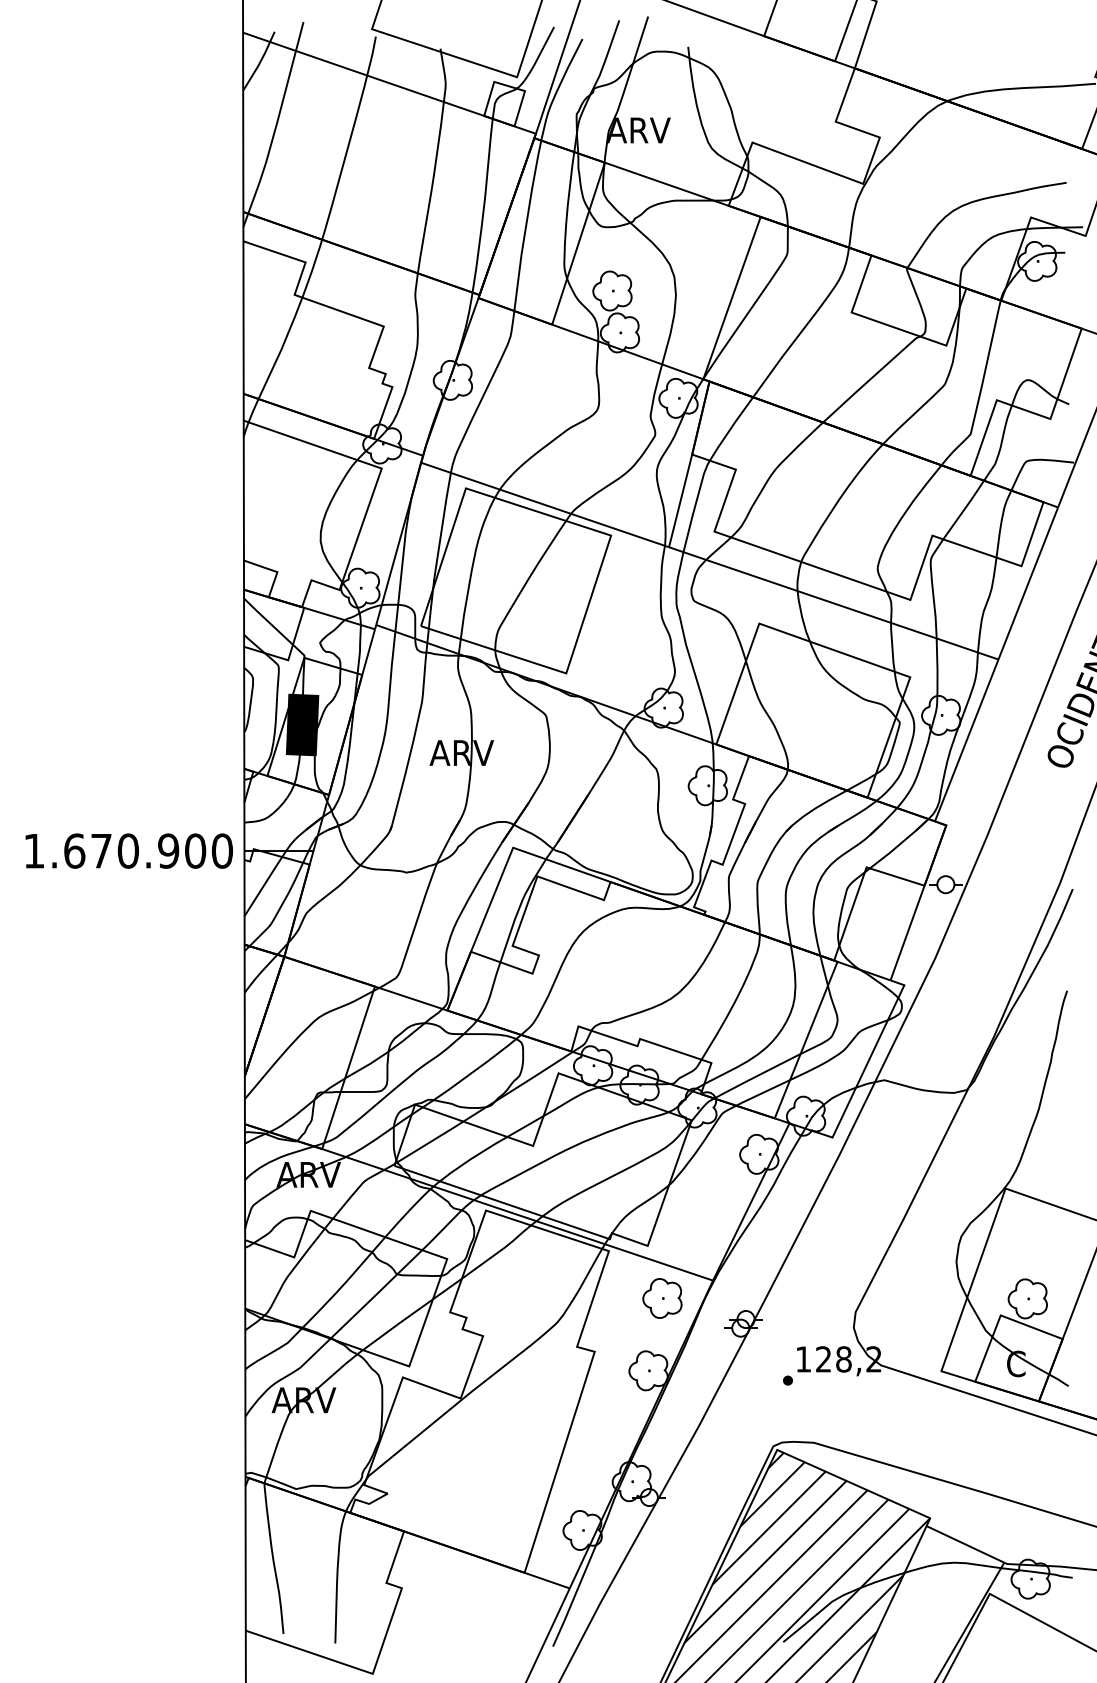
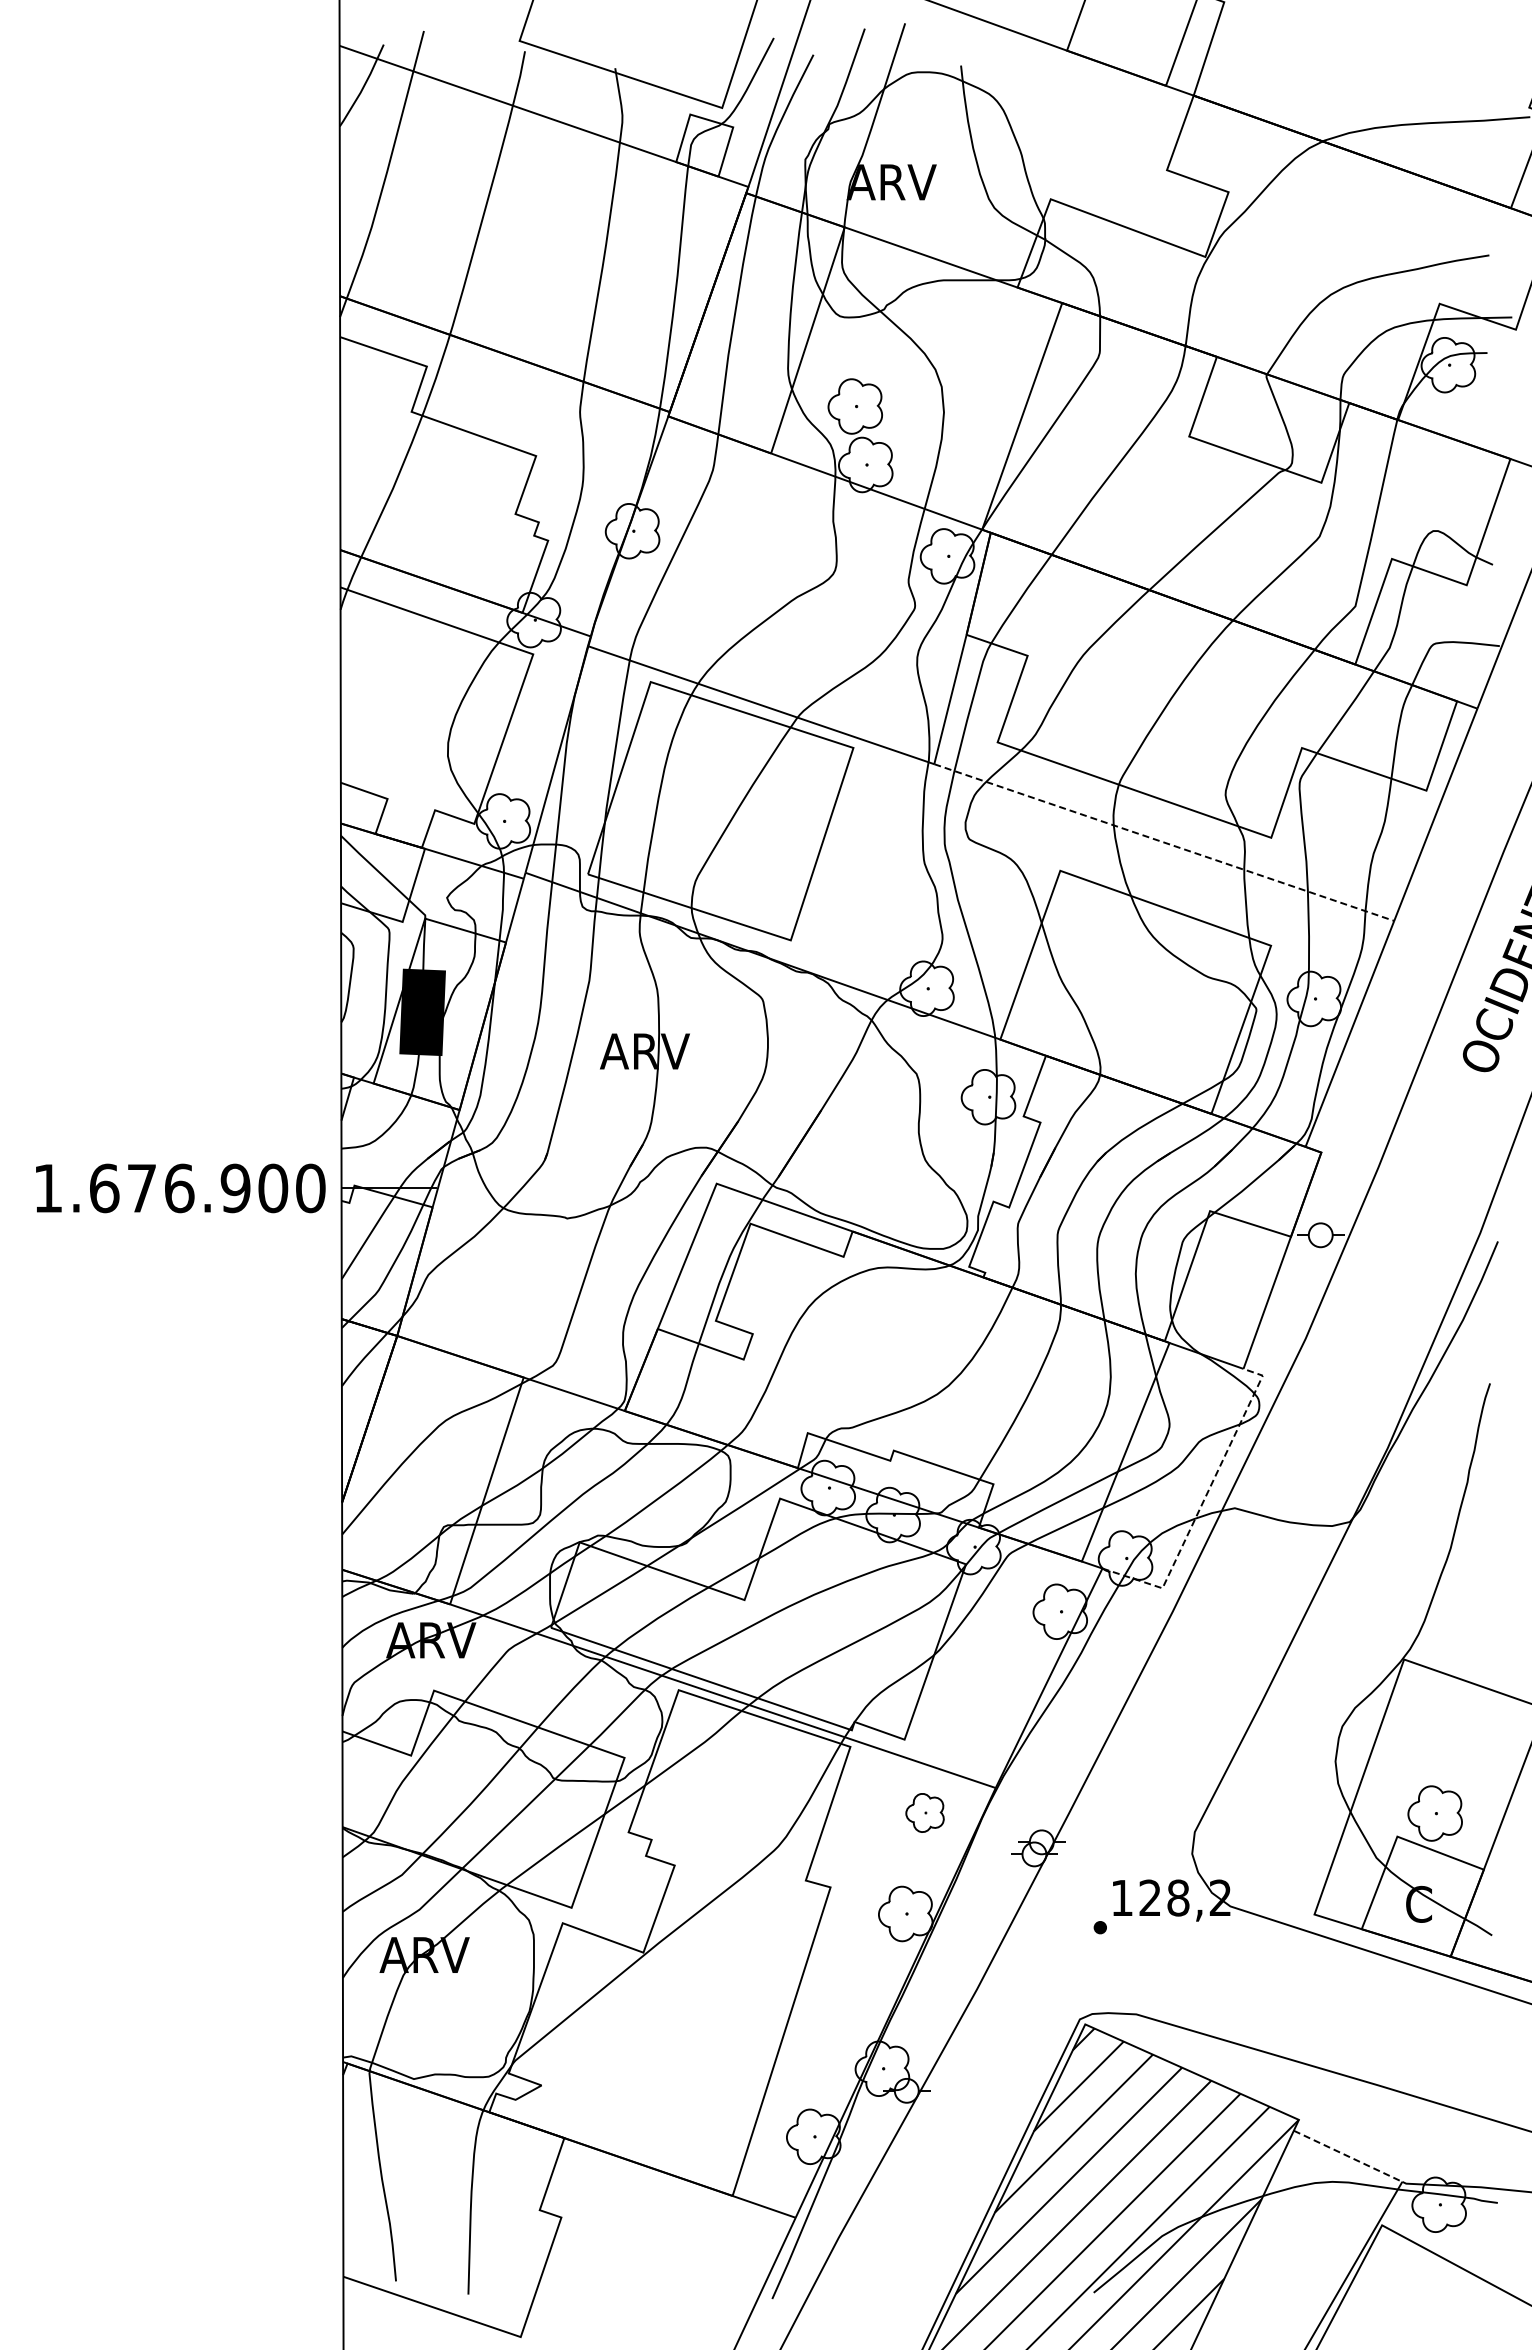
line: (833, 603) -> (1164, 842), solid -> dashed
text: (128, 850) -> (179, 1187), 1.670.900 -> 1.676.900
line: (861, 1074) -> (1203, 1500), solid -> dashed
part: (662, 1298) -> (924, 1812), size x0.7
line: (965, 1544) -> (1348, 2156), solid -> dashed

